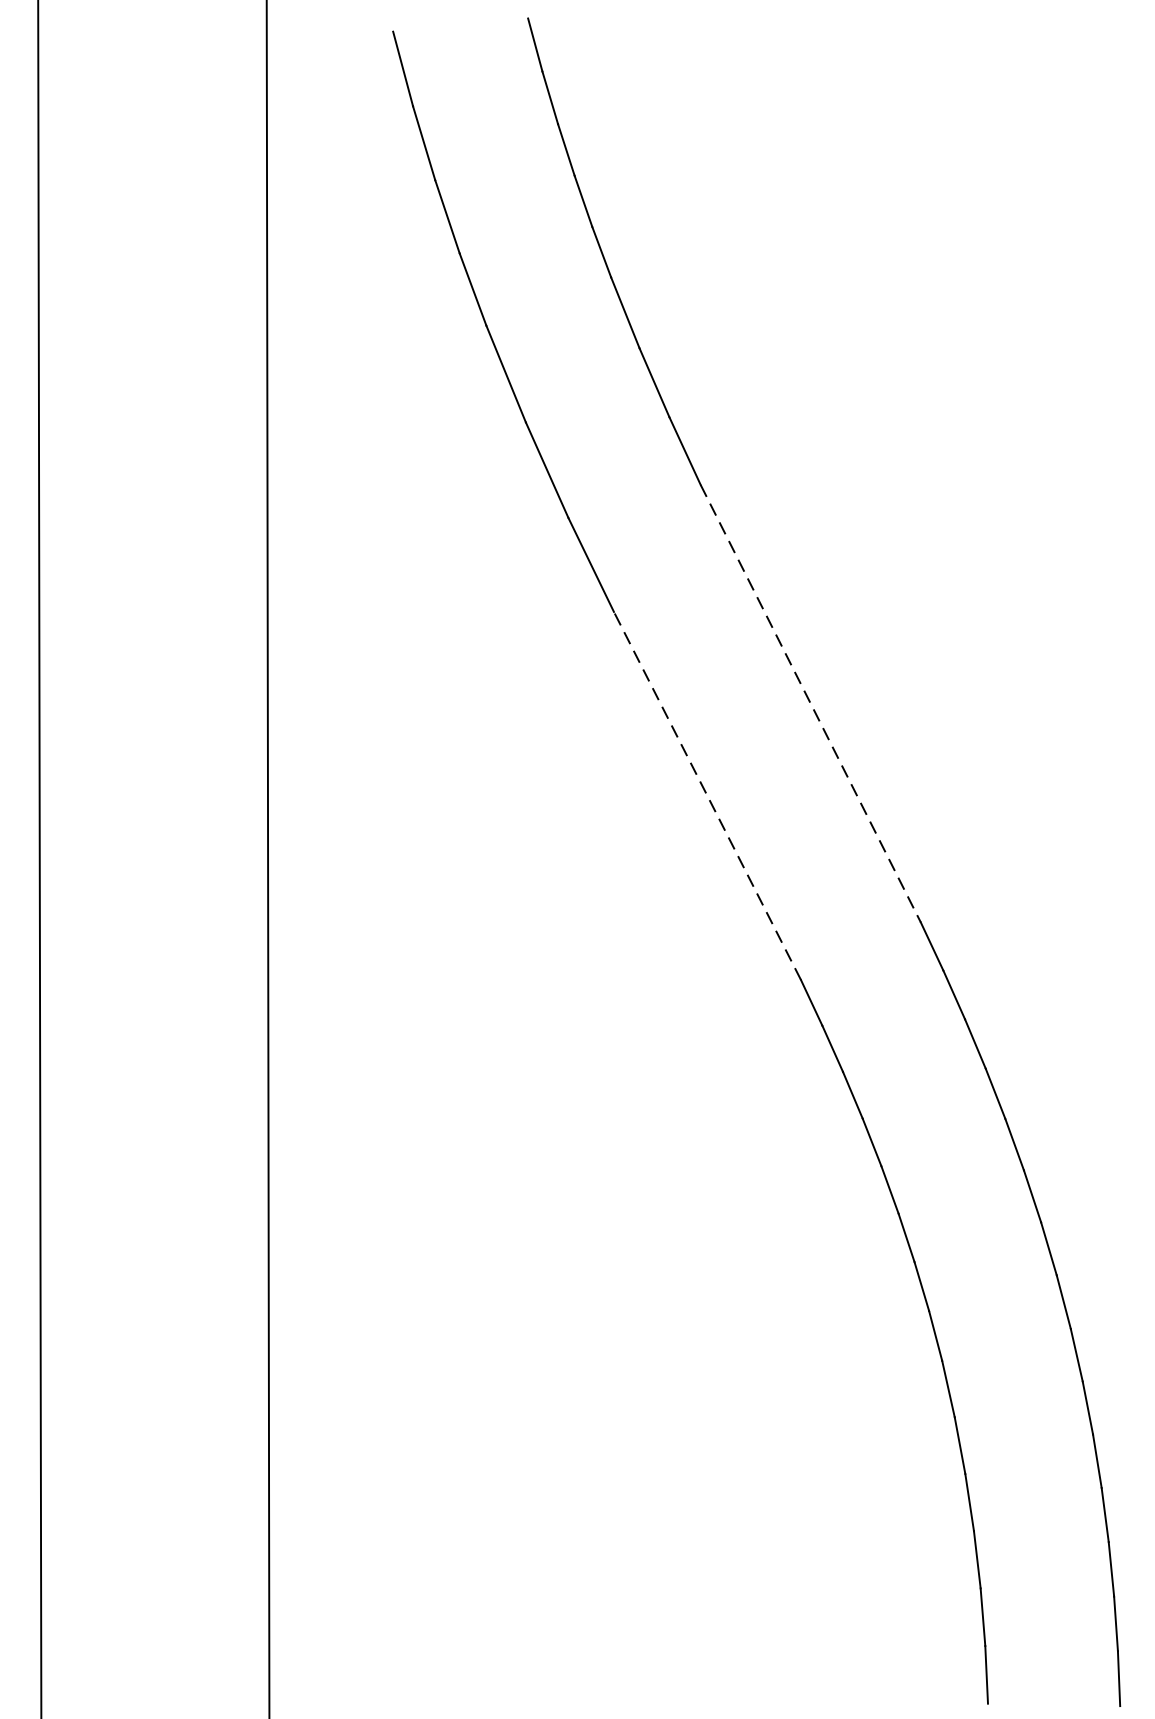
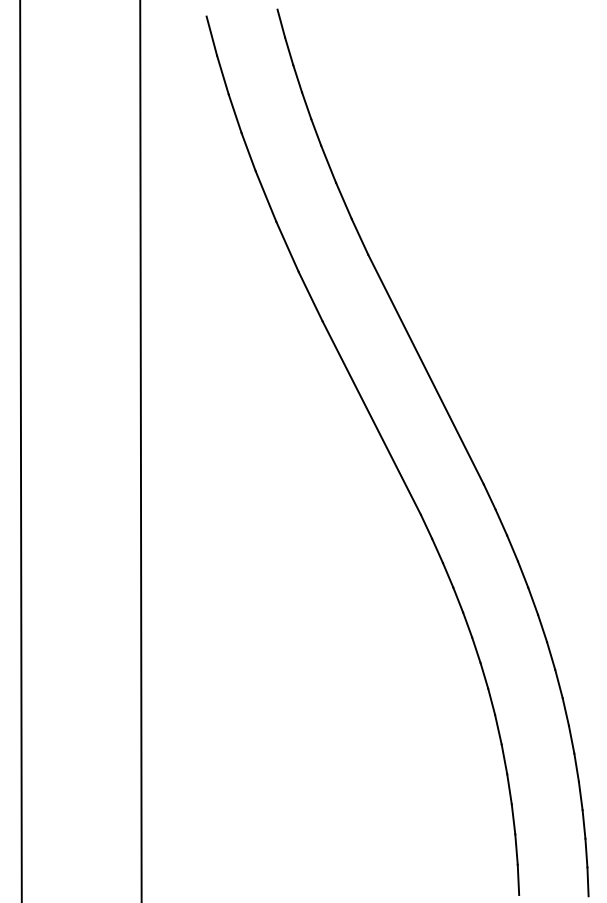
line: (811, 703) -> (426, 369), dashed -> solid
line: (706, 794) -> (371, 417), dashed -> solid

